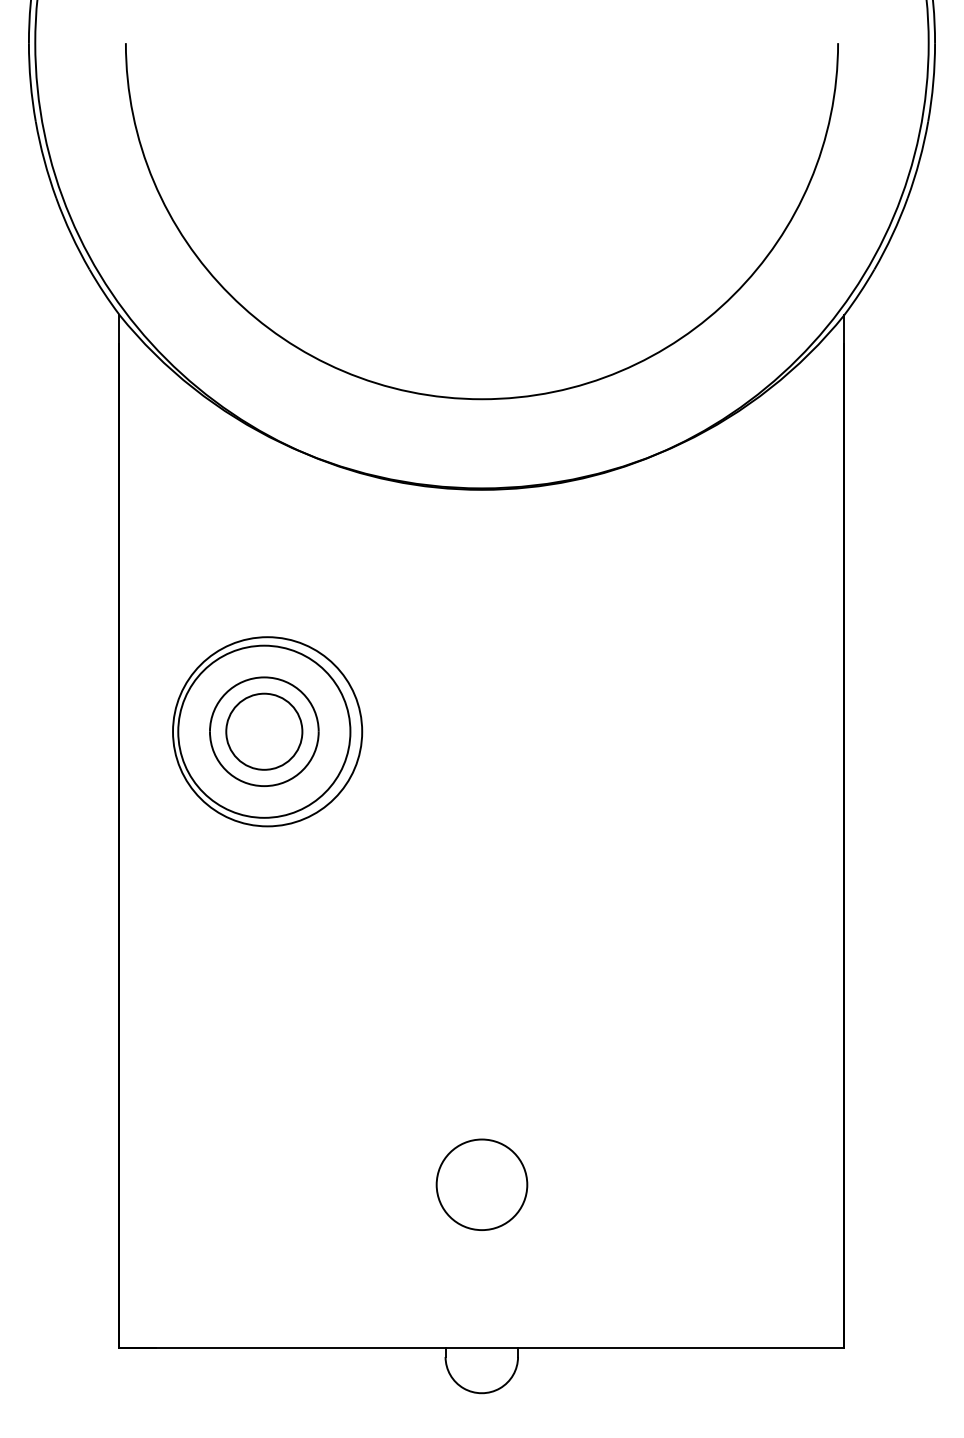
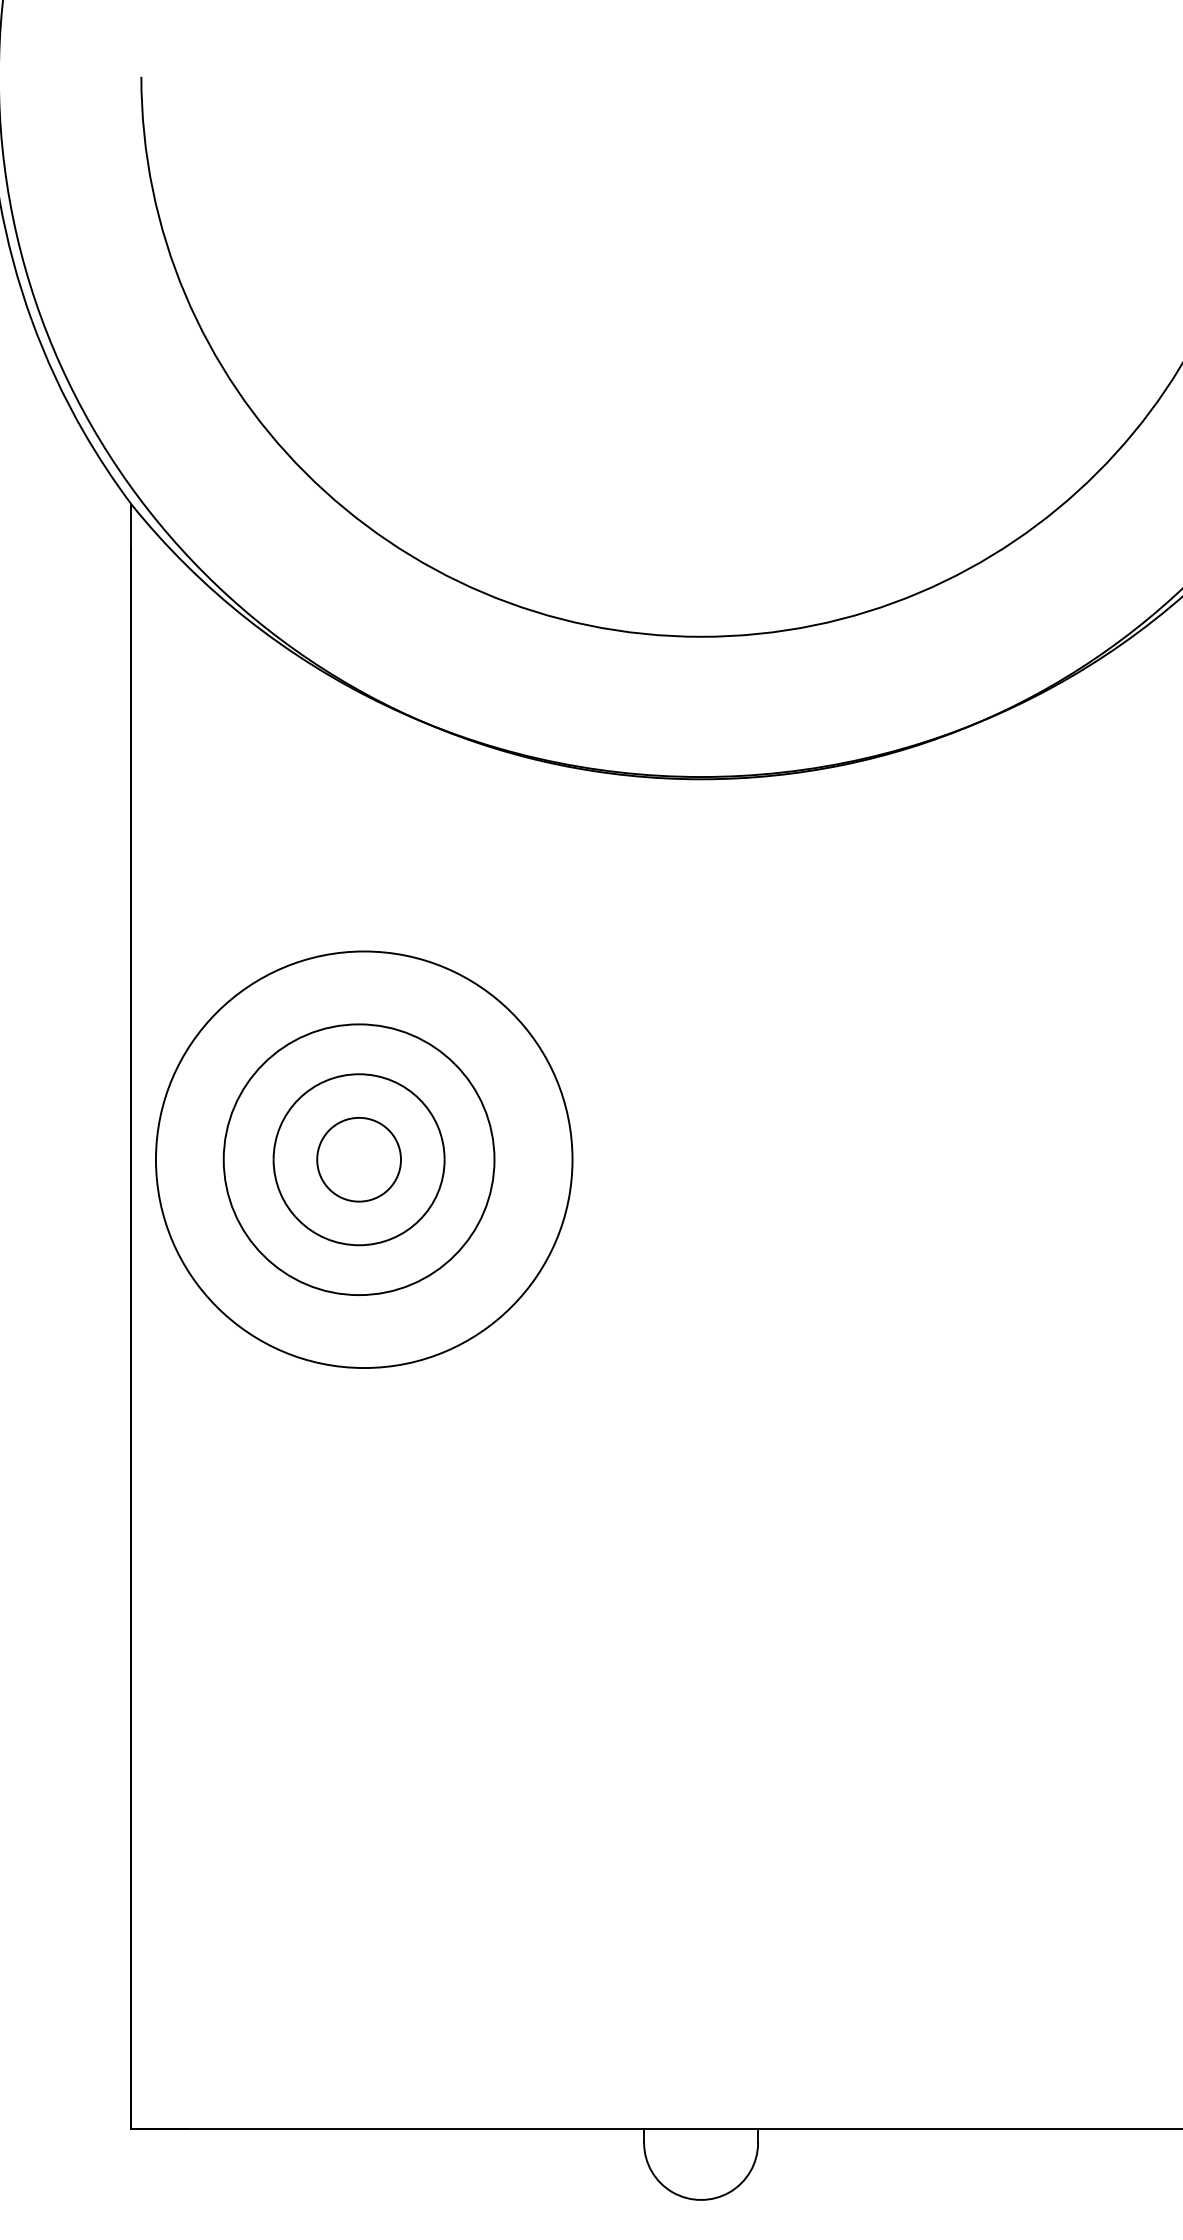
circle: (264, 731) -> (359, 1159), size x0.7
circle: (267, 731) -> (364, 1159), size x1.4
circle: (481, 1184) -> (700, 1871), removed

